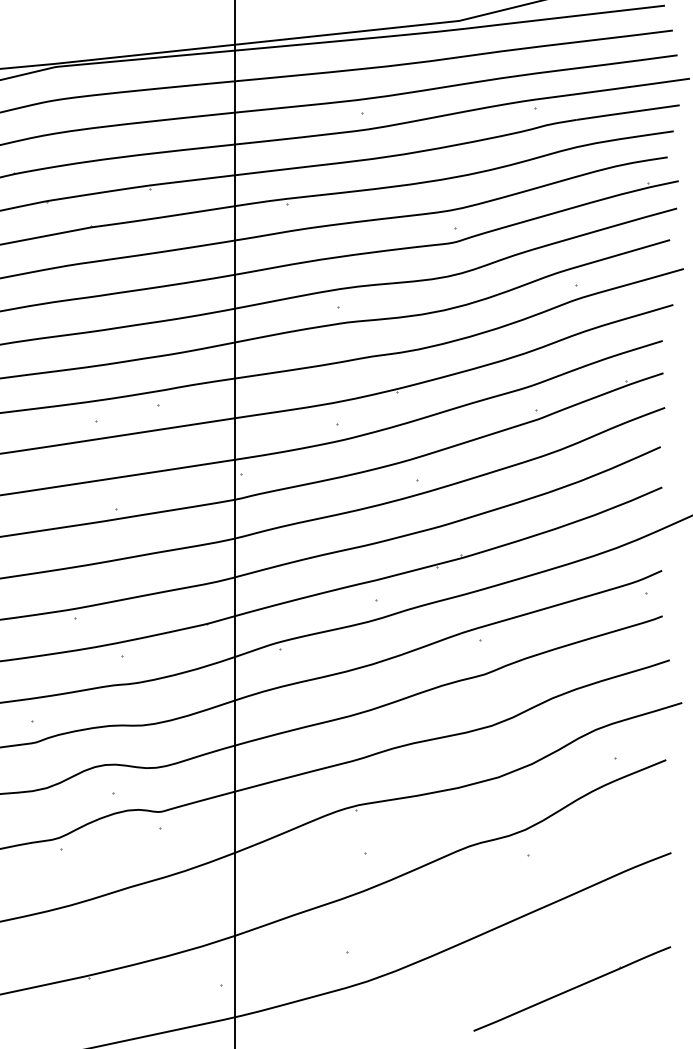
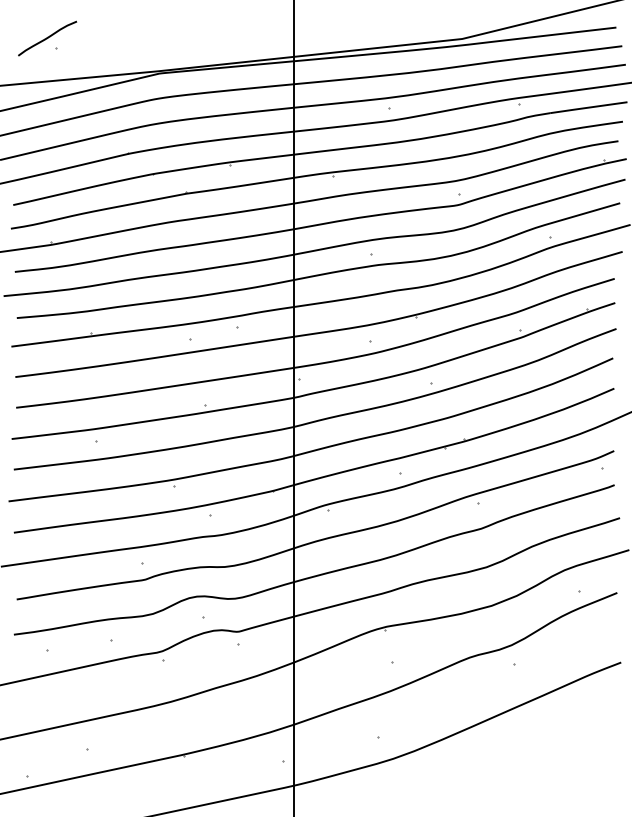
line: (571, 989) -> (546, 764), removed

